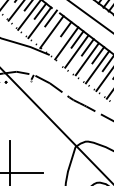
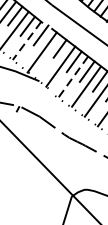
line: (39, 22) -> (26, 40), solid -> dashed
line: (75, 52) -> (71, 78), solid -> dashed

